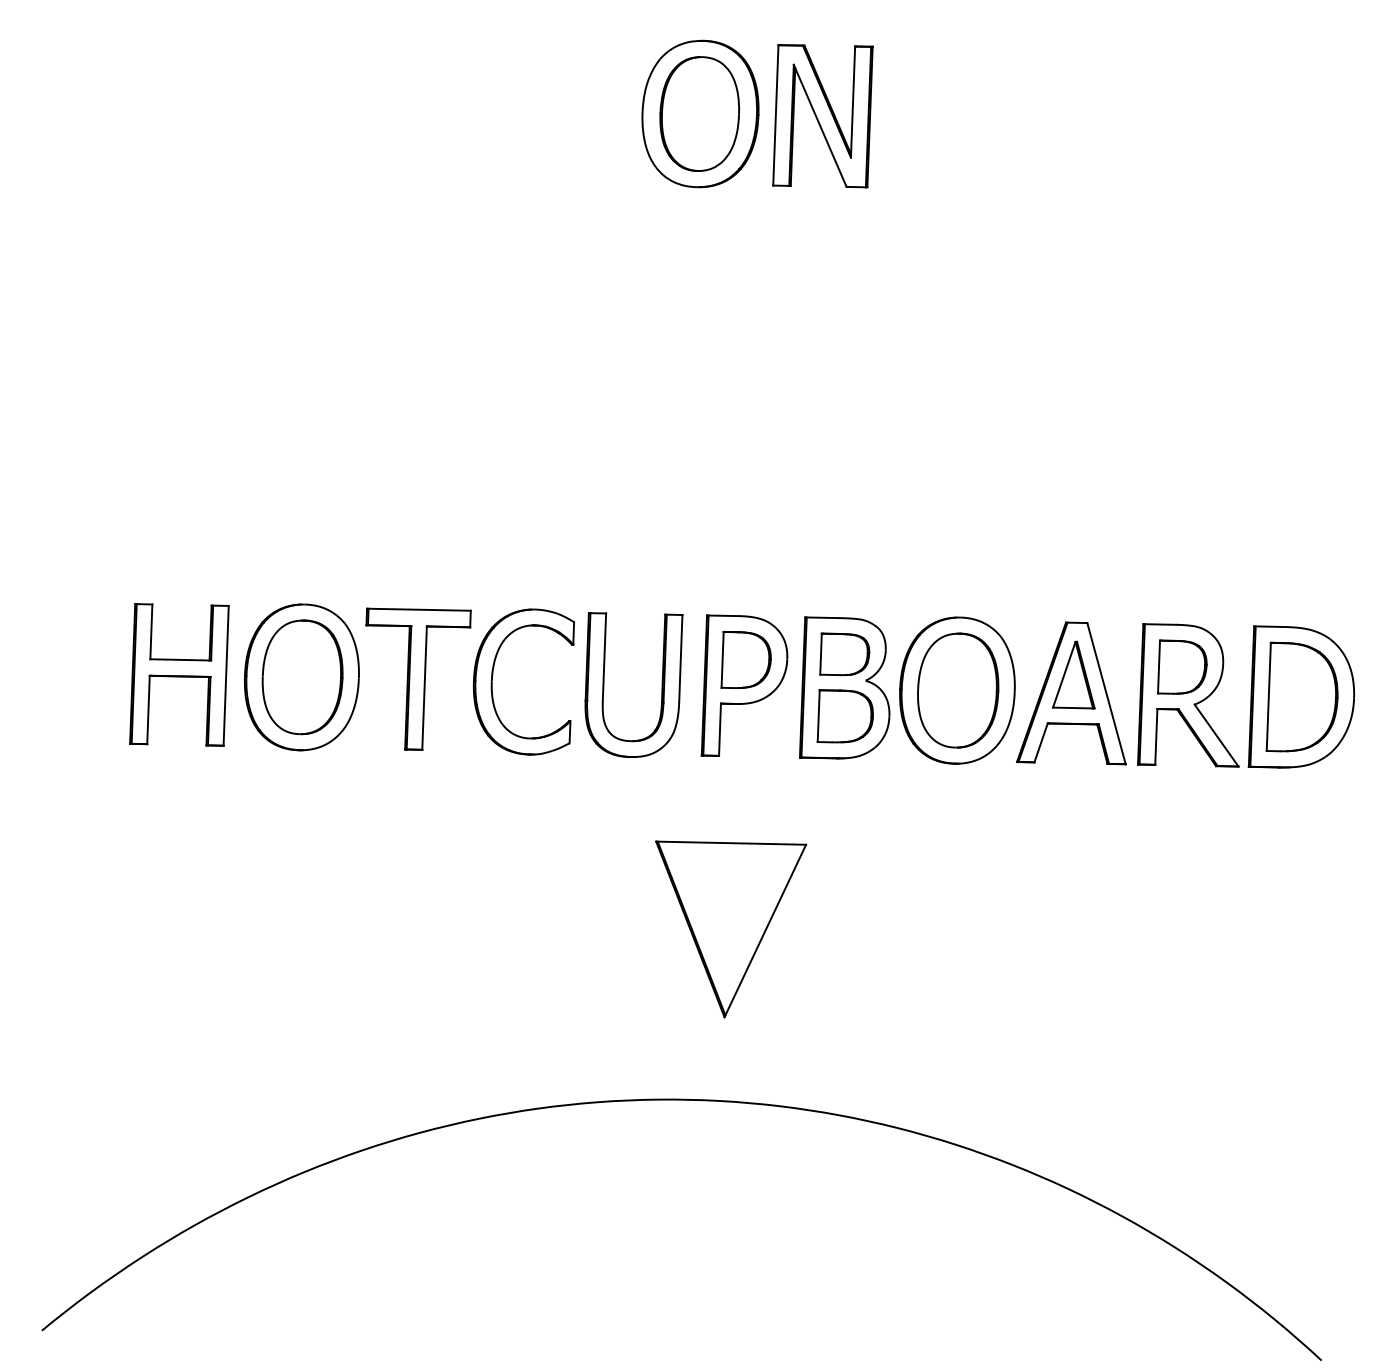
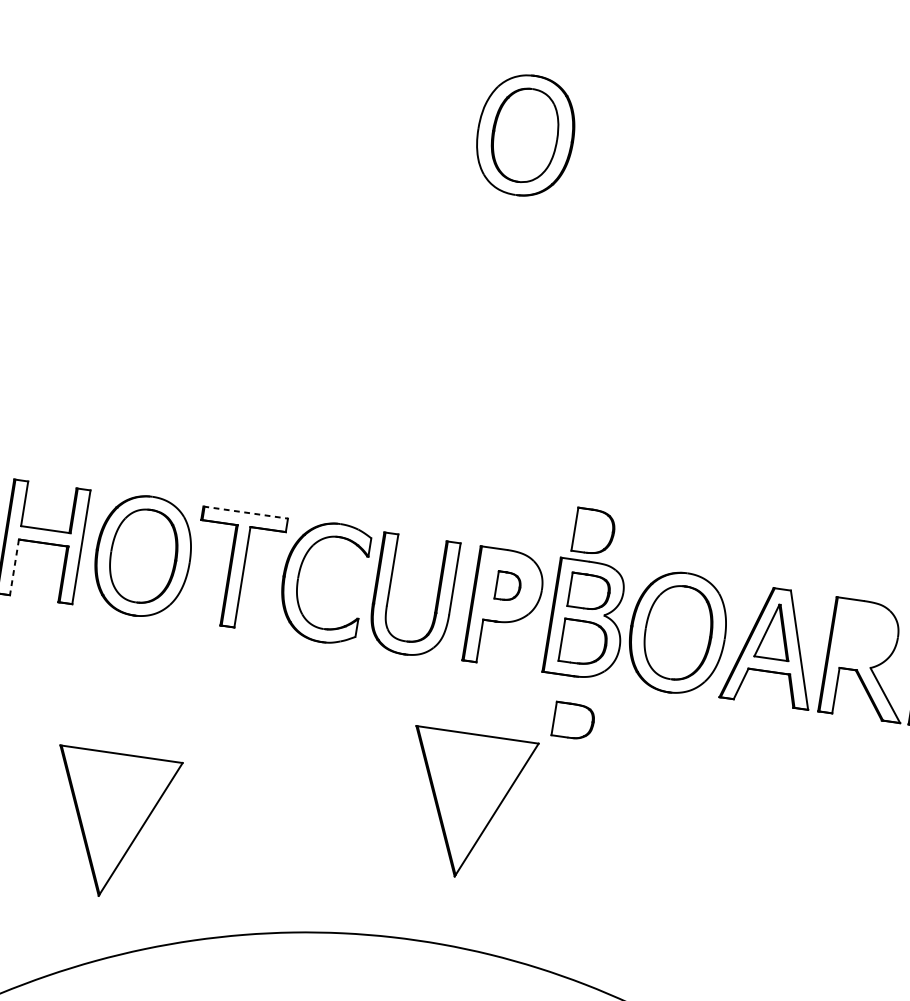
part: (822, 116) -> (625, 149), removed
line: (418, 609) -> (245, 512), solid -> dashed
part: (745, 659) -> (507, 586), size x0.6
part: (1182, 666) -> (594, 531), moved
line: (148, 710) -> (14, 567), solid -> dashed
part: (844, 812) -> (573, 721), added
part: (305, 1005) -> (113, 824), added

